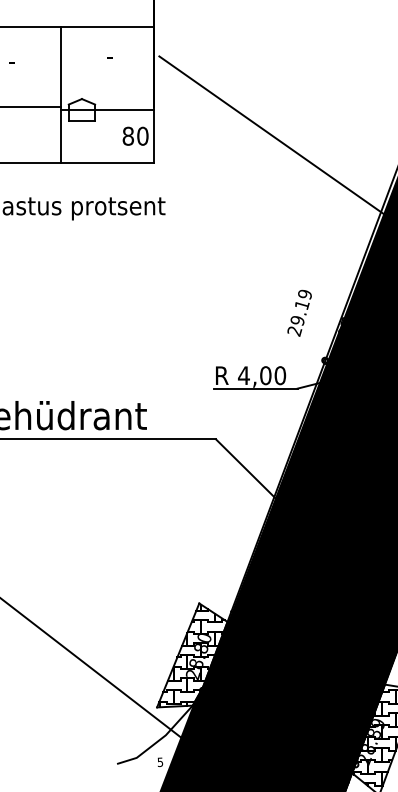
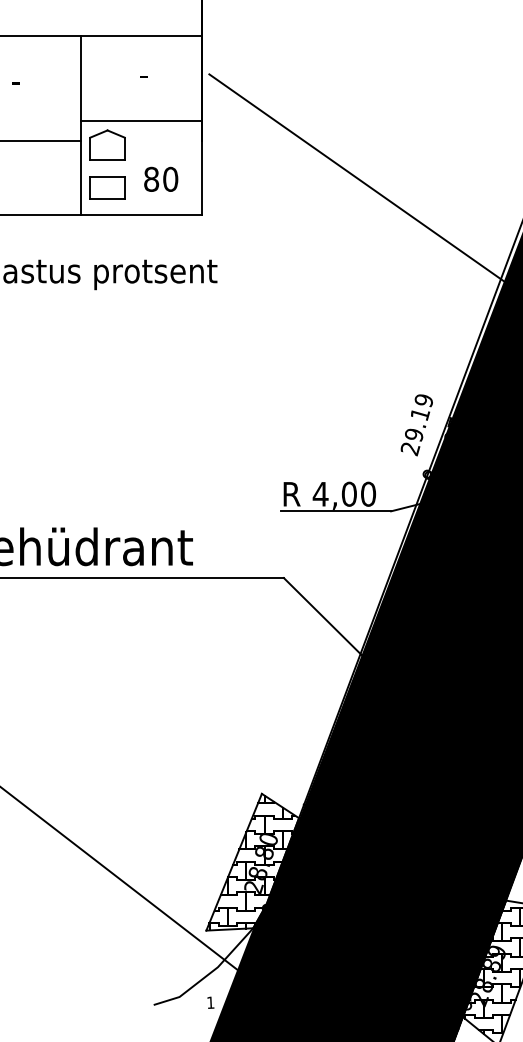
line: (107, 110) -> (141, 121), moved
text: (135, 135) -> (161, 178), moved
part: (81, 142) -> (107, 187), added
text: (299, 313) -> (416, 425), moved
text: (160, 762) -> (210, 1002), 5 -> 1

